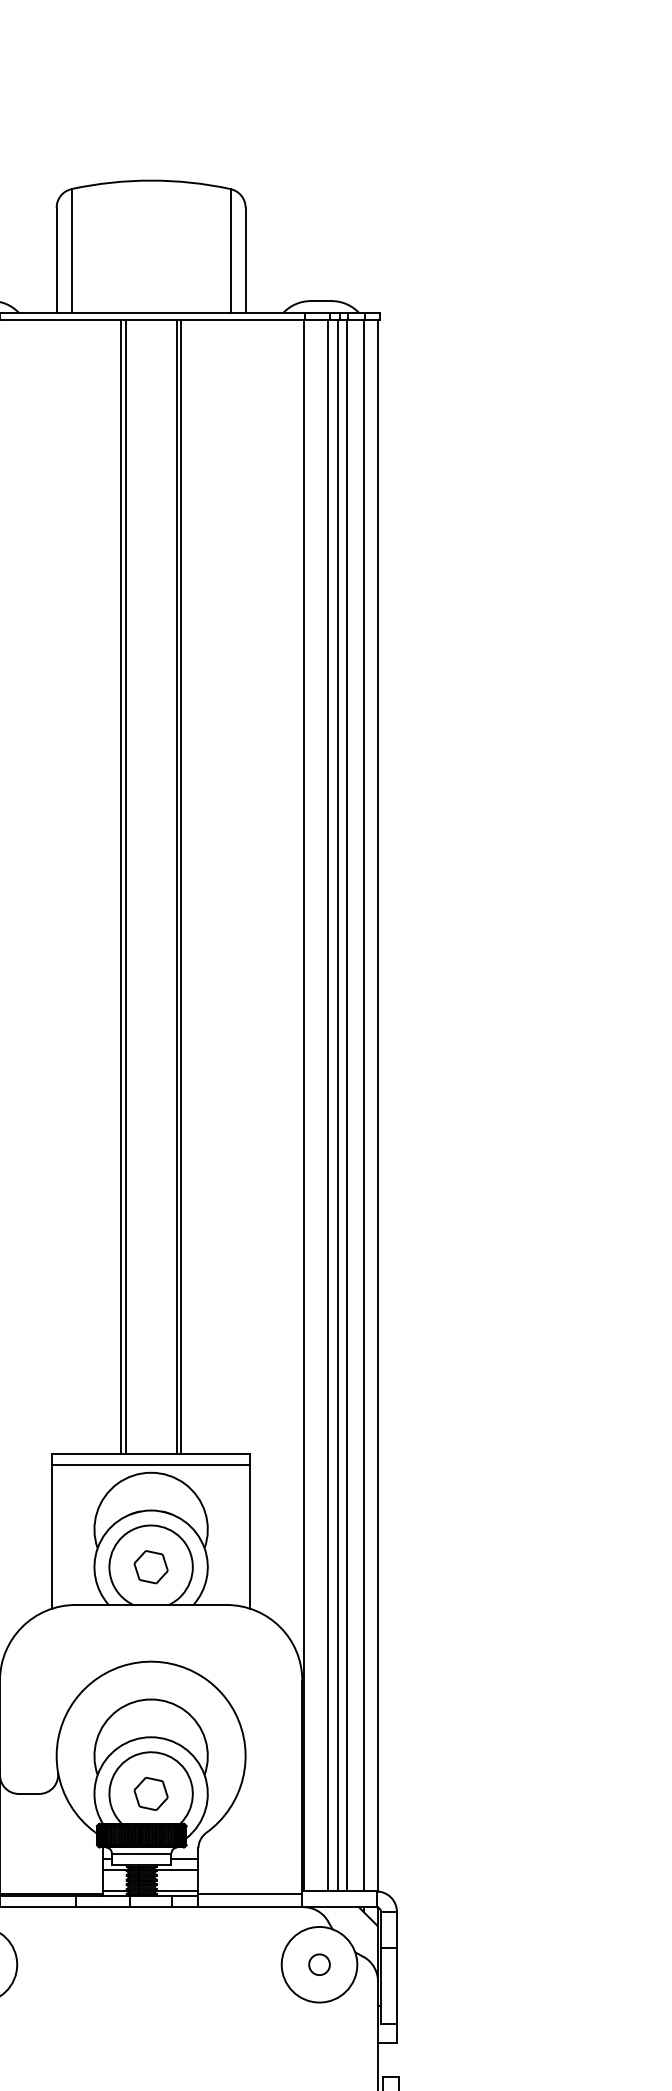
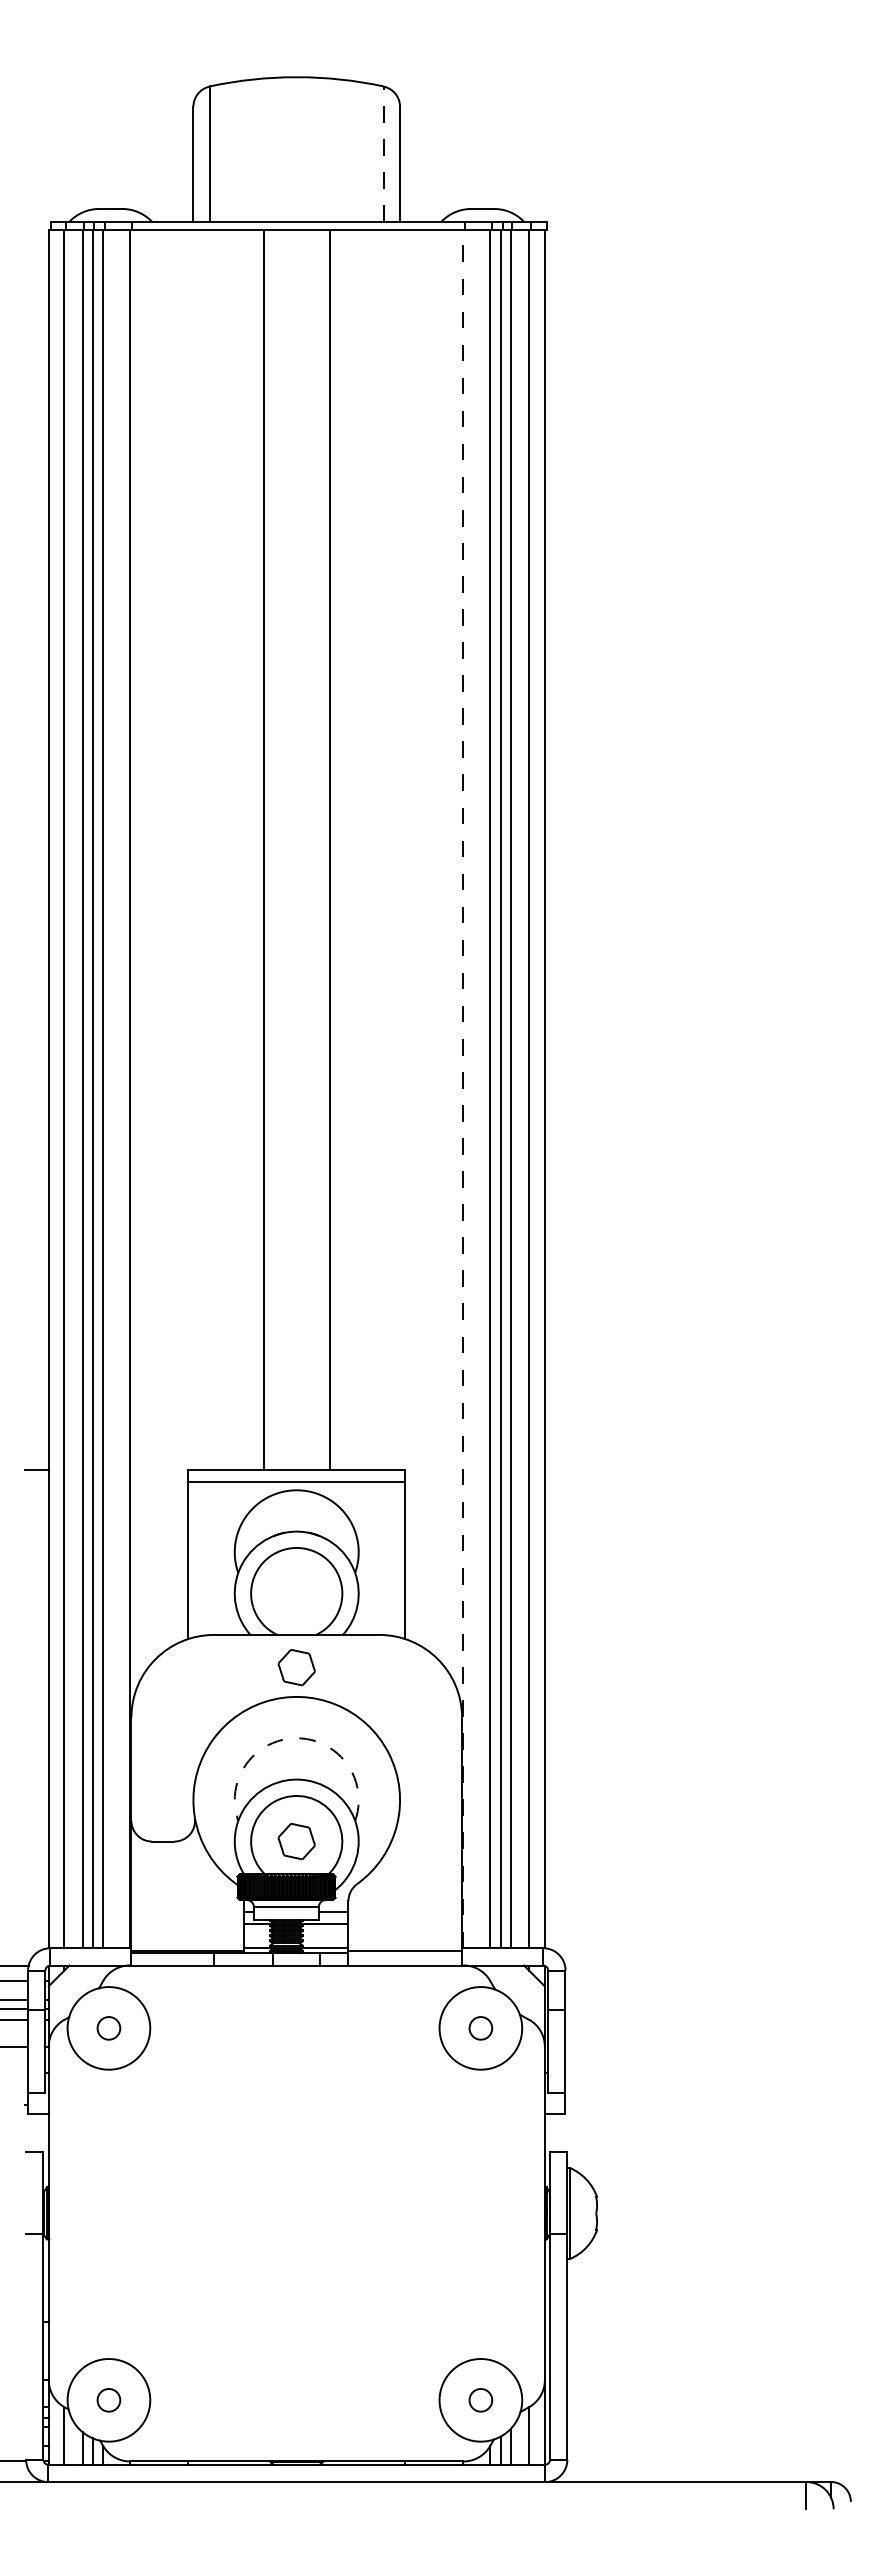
line: (230, 251) -> (383, 154), solid -> dashed
line: (125, 886) -> (268, 849), removed
line: (176, 886) -> (324, 849), removed
line: (303, 1105) -> (463, 1088), solid -> dashed
part: (150, 1567) -> (296, 1667), moved
arc: (150, 1699) -> (296, 1738), solid -> dashed

